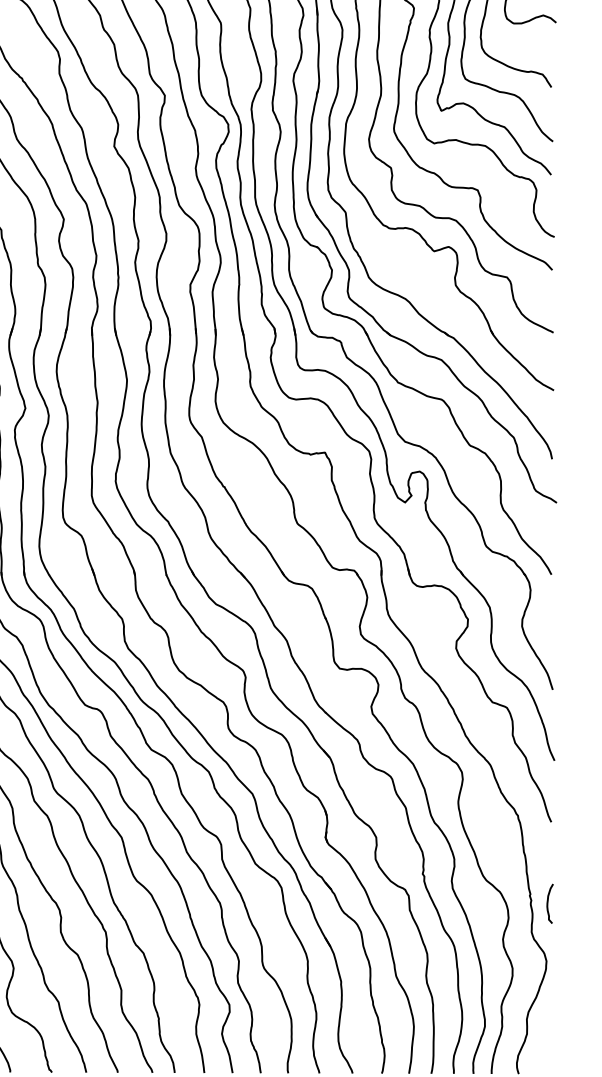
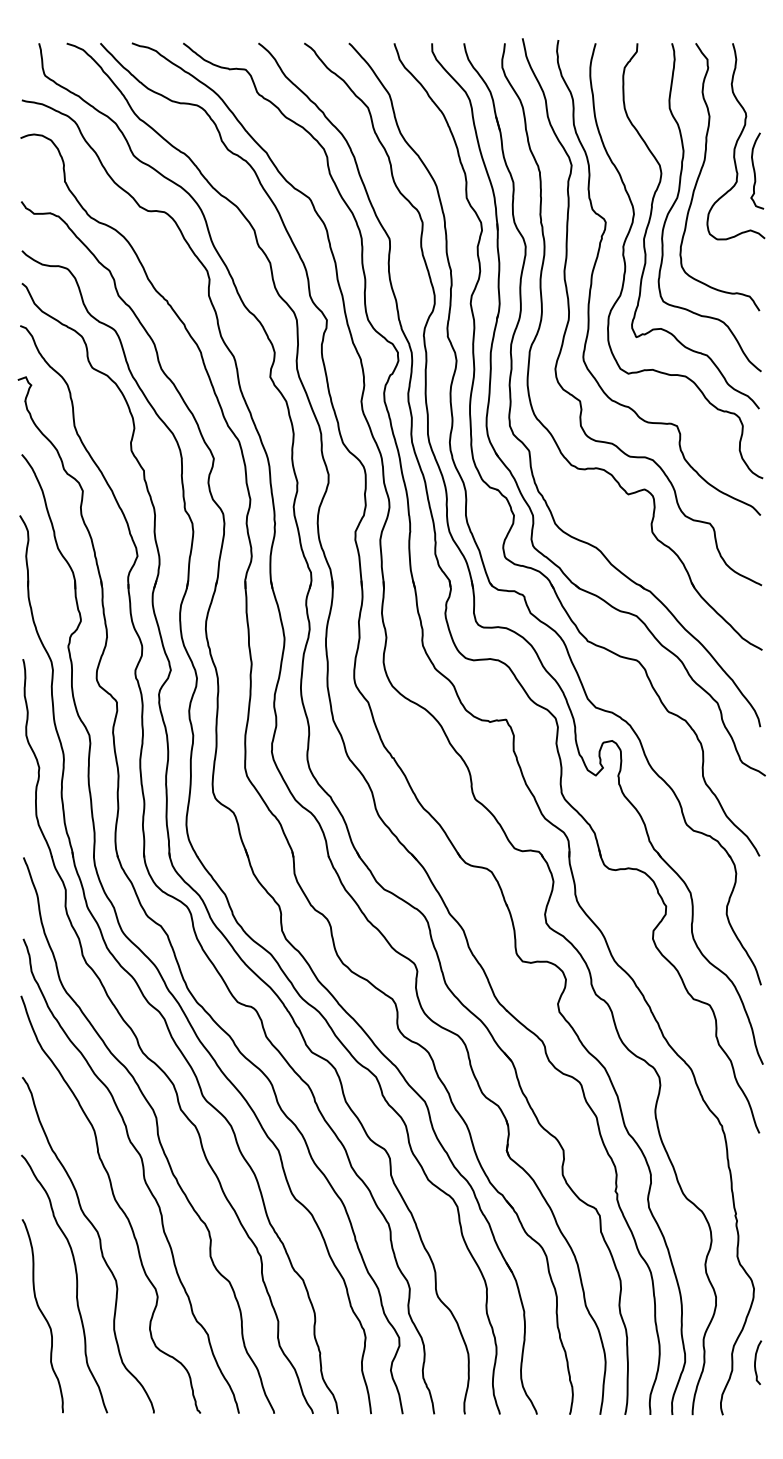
curve: (548, 902) -> (756, 1361), moved

